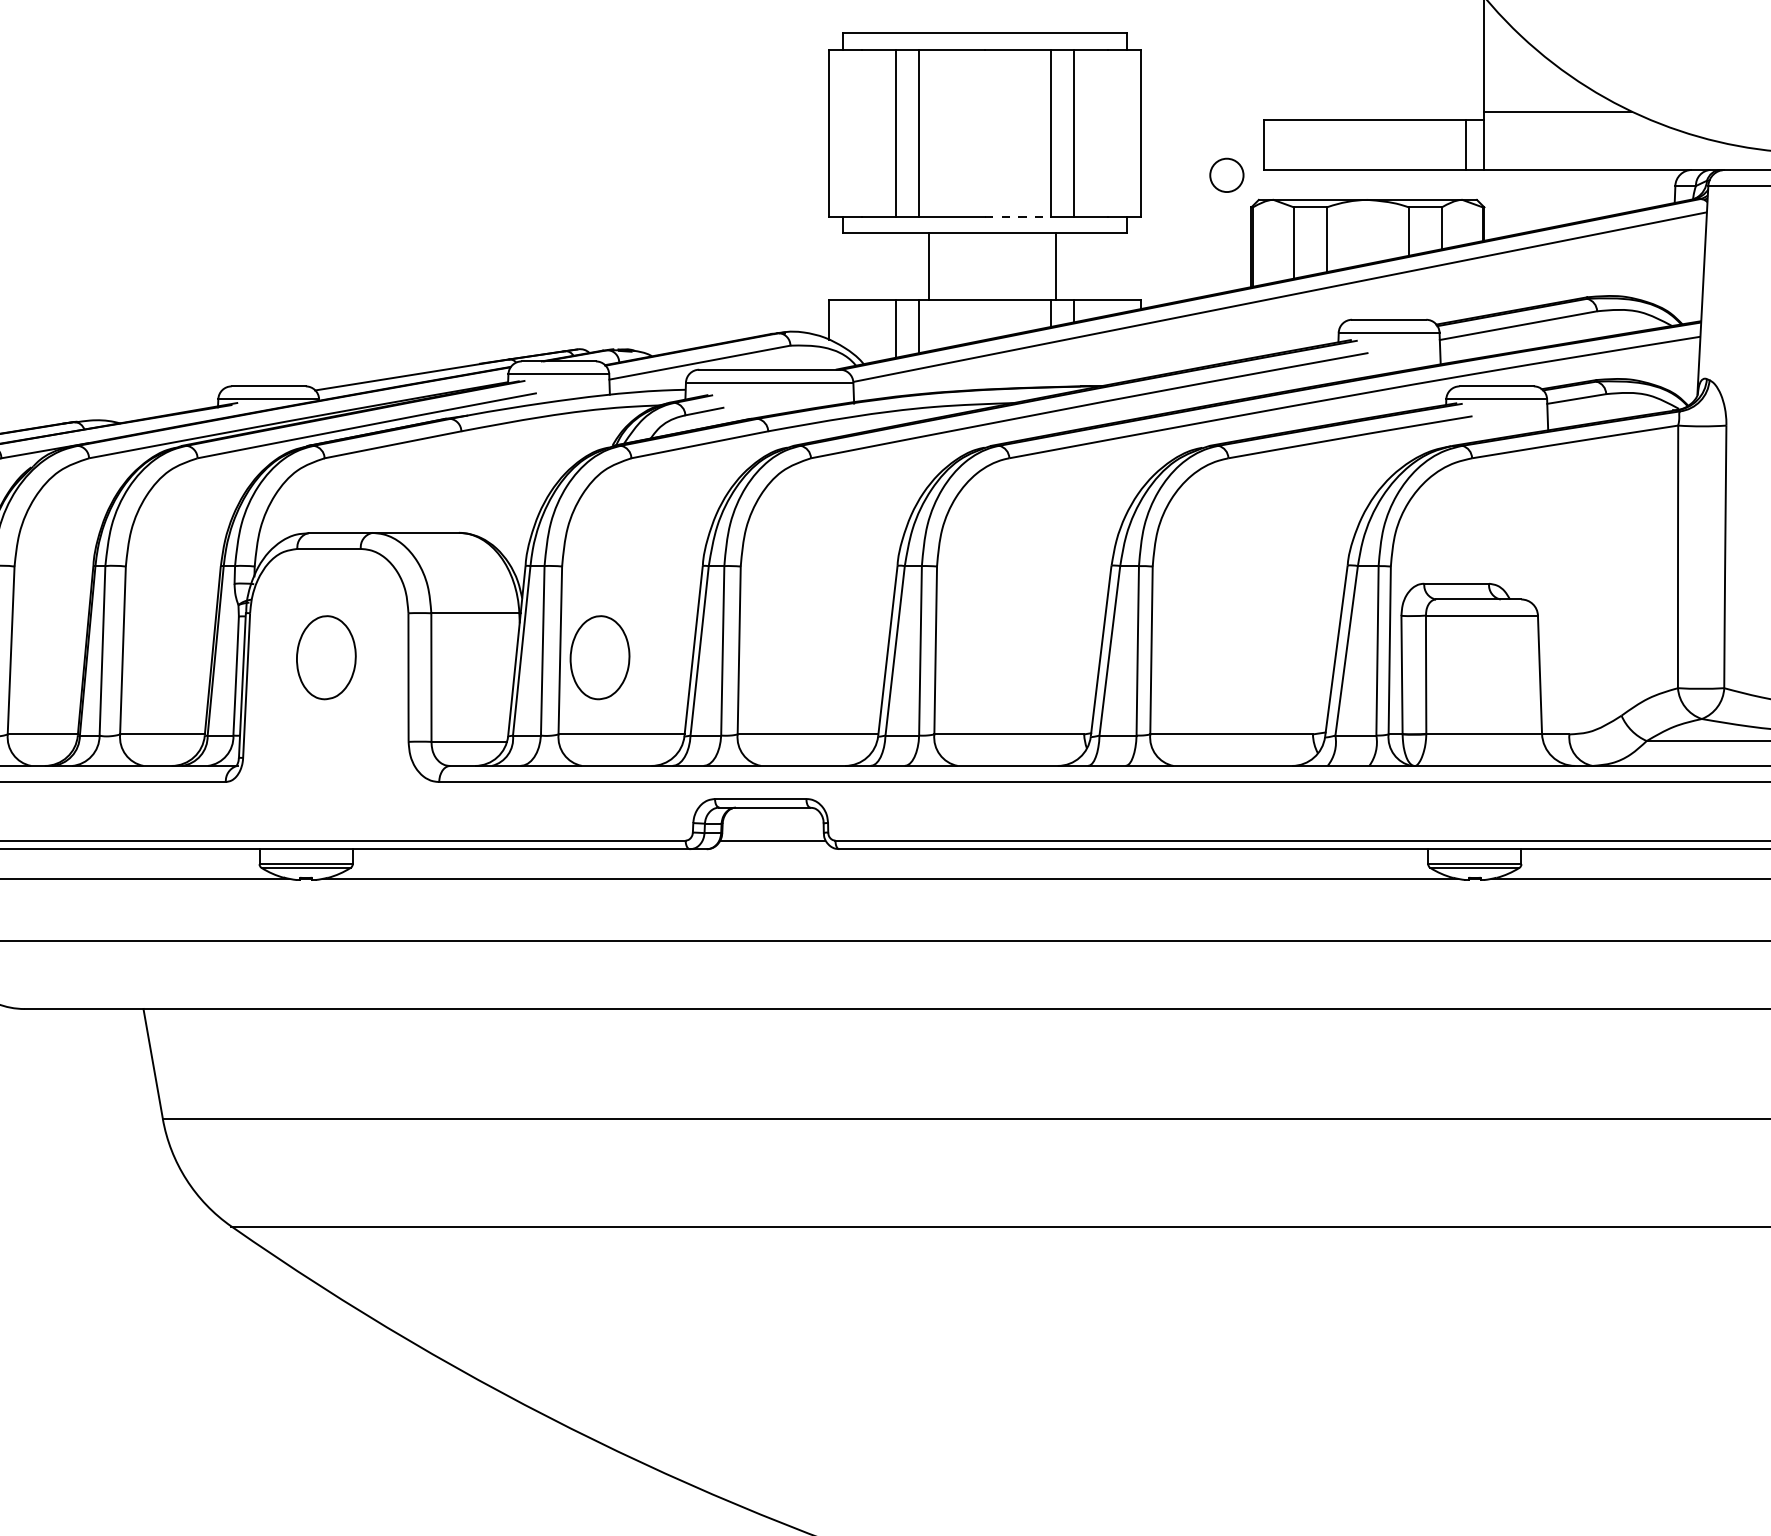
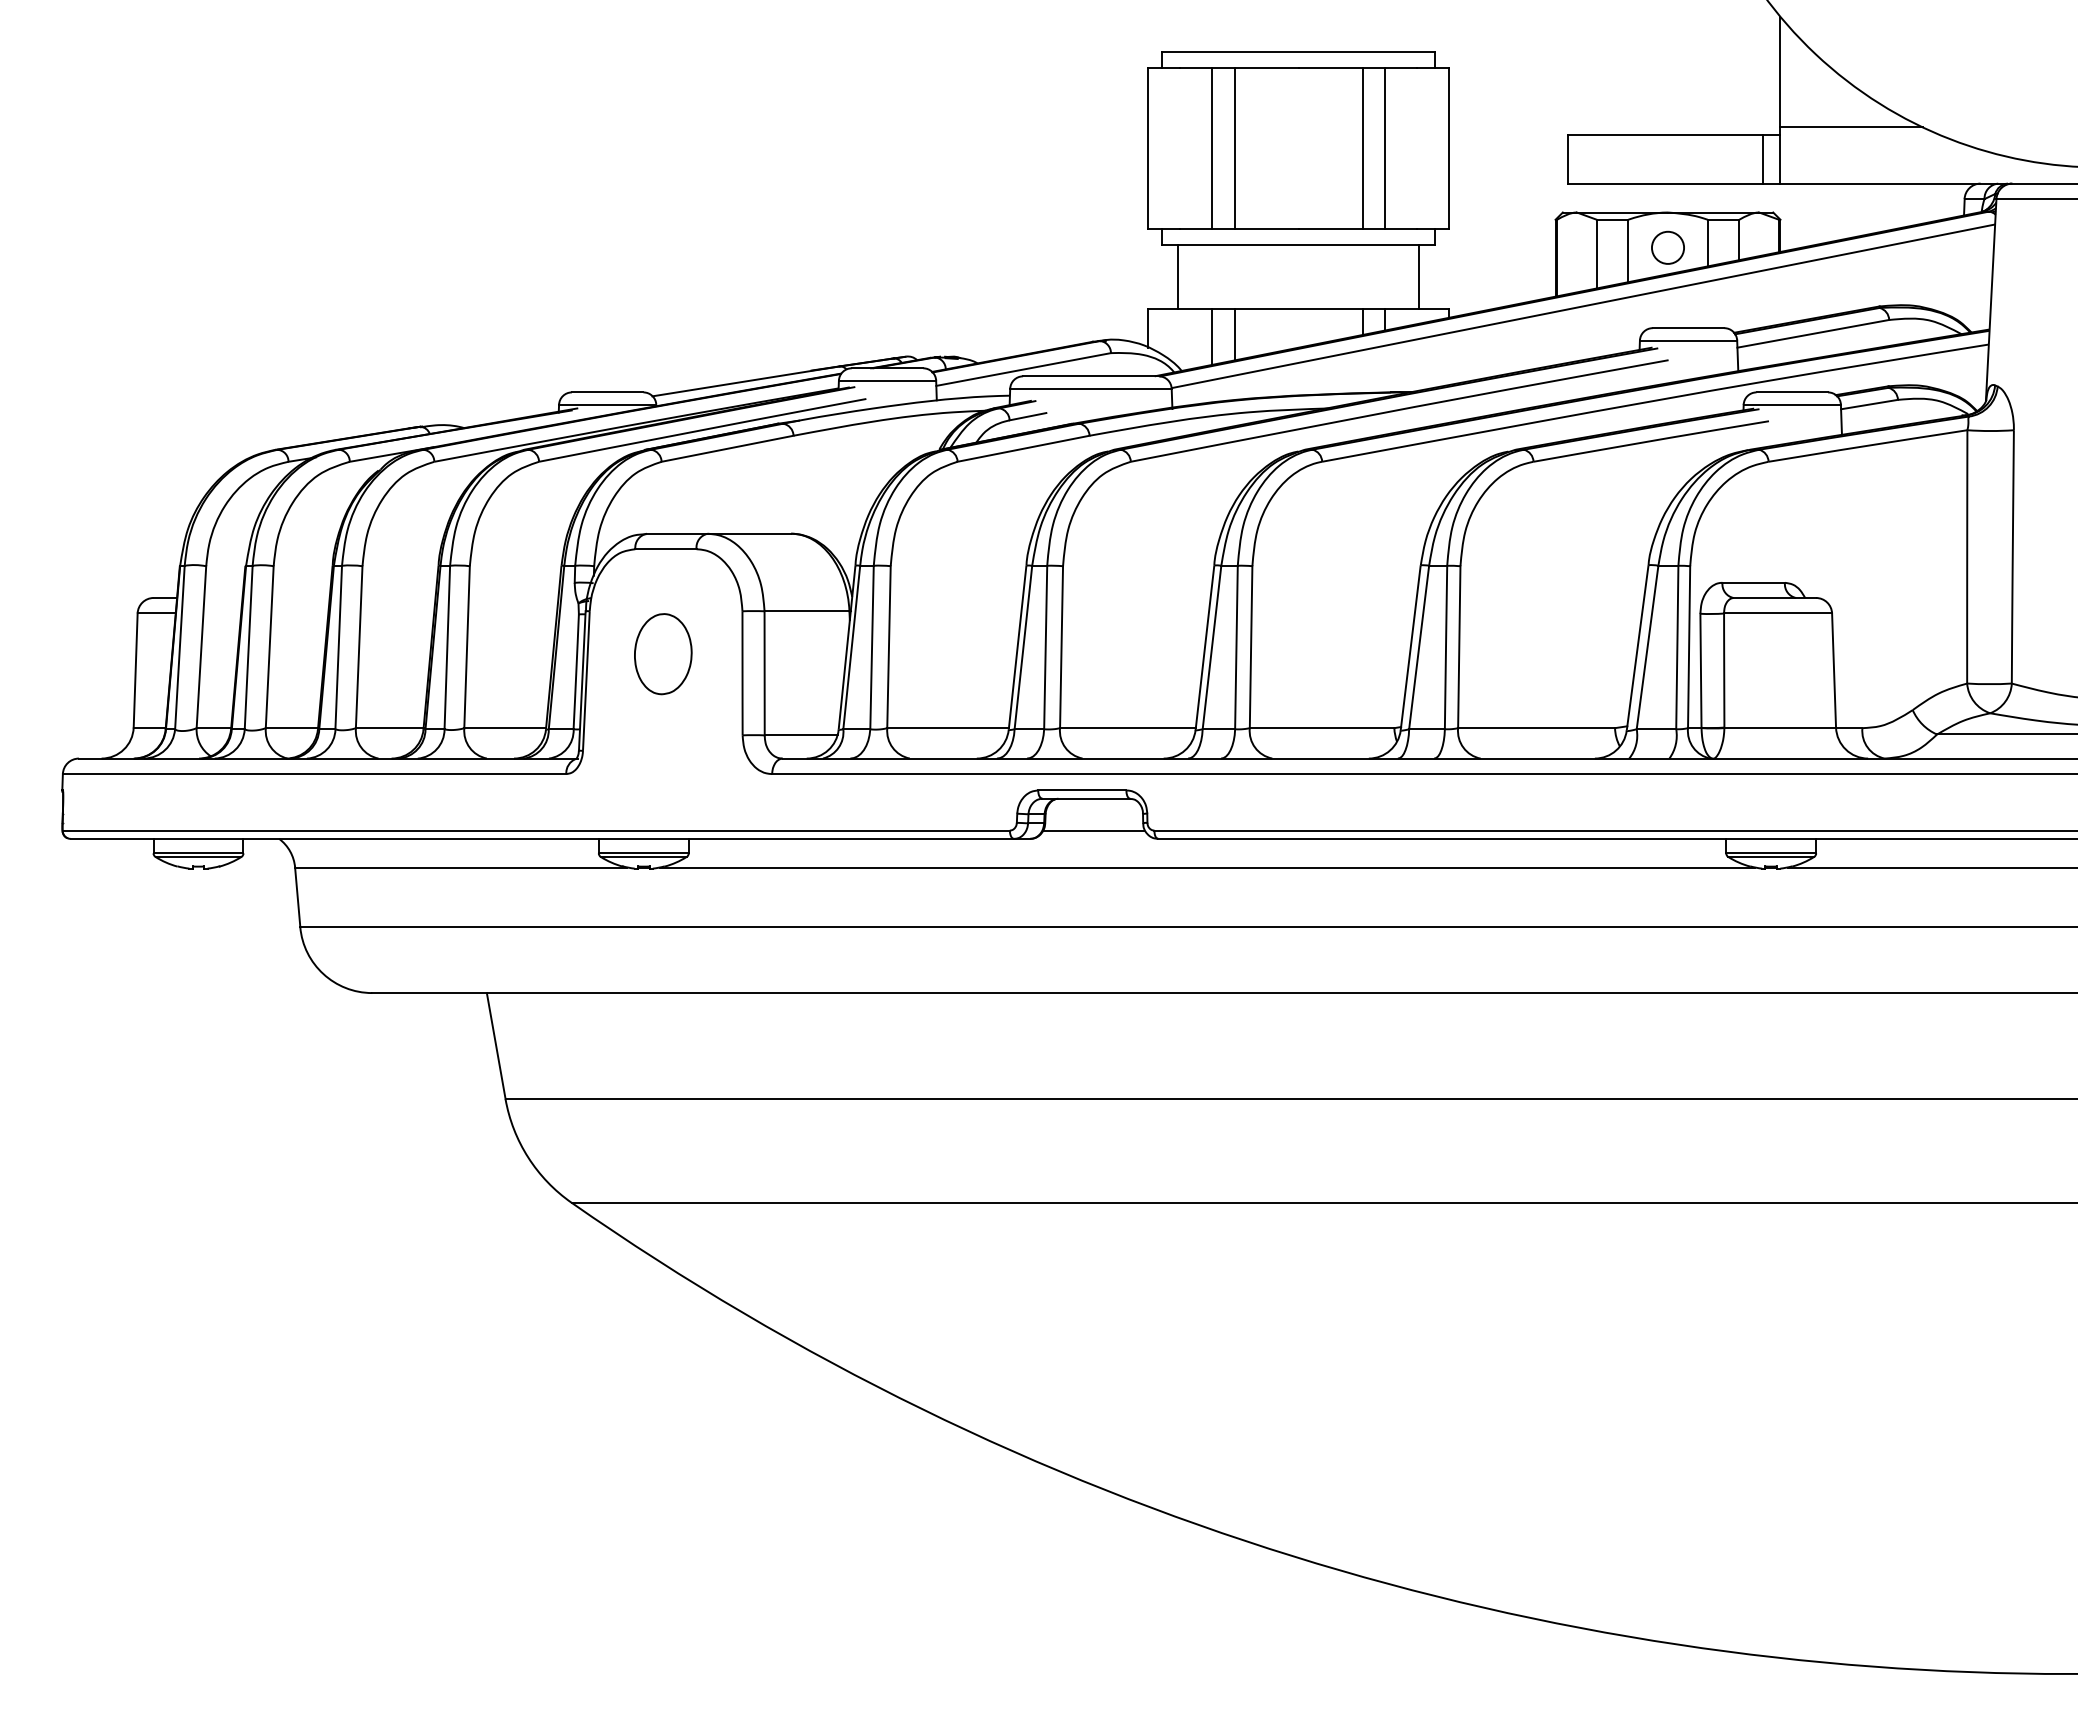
circle: (1226, 175) -> (1667, 247), moved
line: (1017, 216) -> (1330, 228), dashed -> solid
line: (928, 266) -> (1178, 276), moved
line: (1056, 266) -> (1419, 276), moved
part: (600, 658) -> (927, 654), removed

